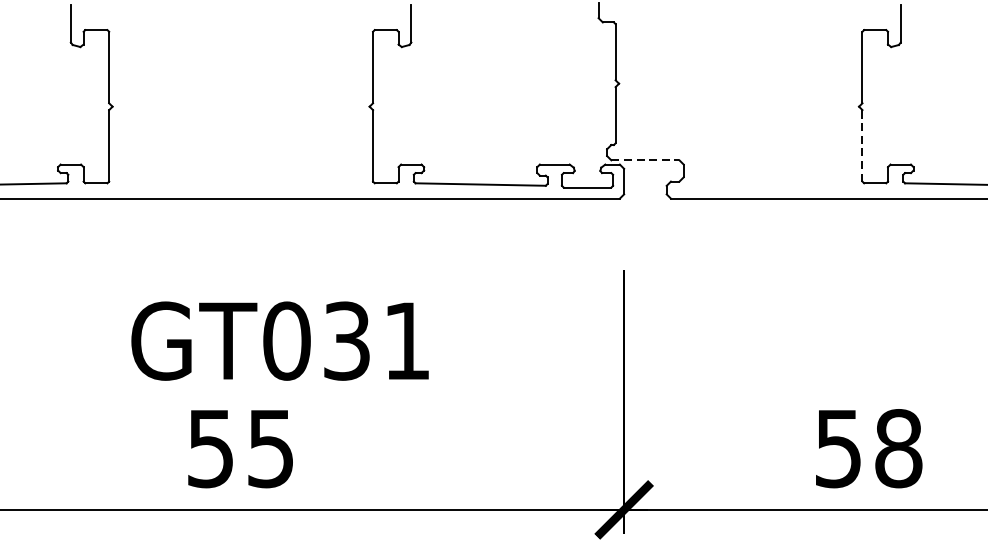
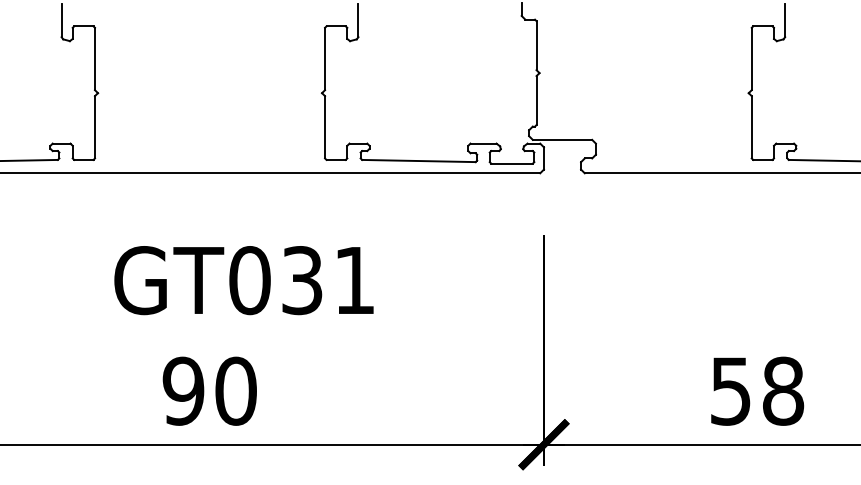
line: (862, 144) -> (751, 126), dashed -> solid
line: (645, 159) -> (562, 139), dashed -> solid
text: (279, 341) -> (243, 280), moved
text: (240, 447) -> (209, 390), 55 -> 90

